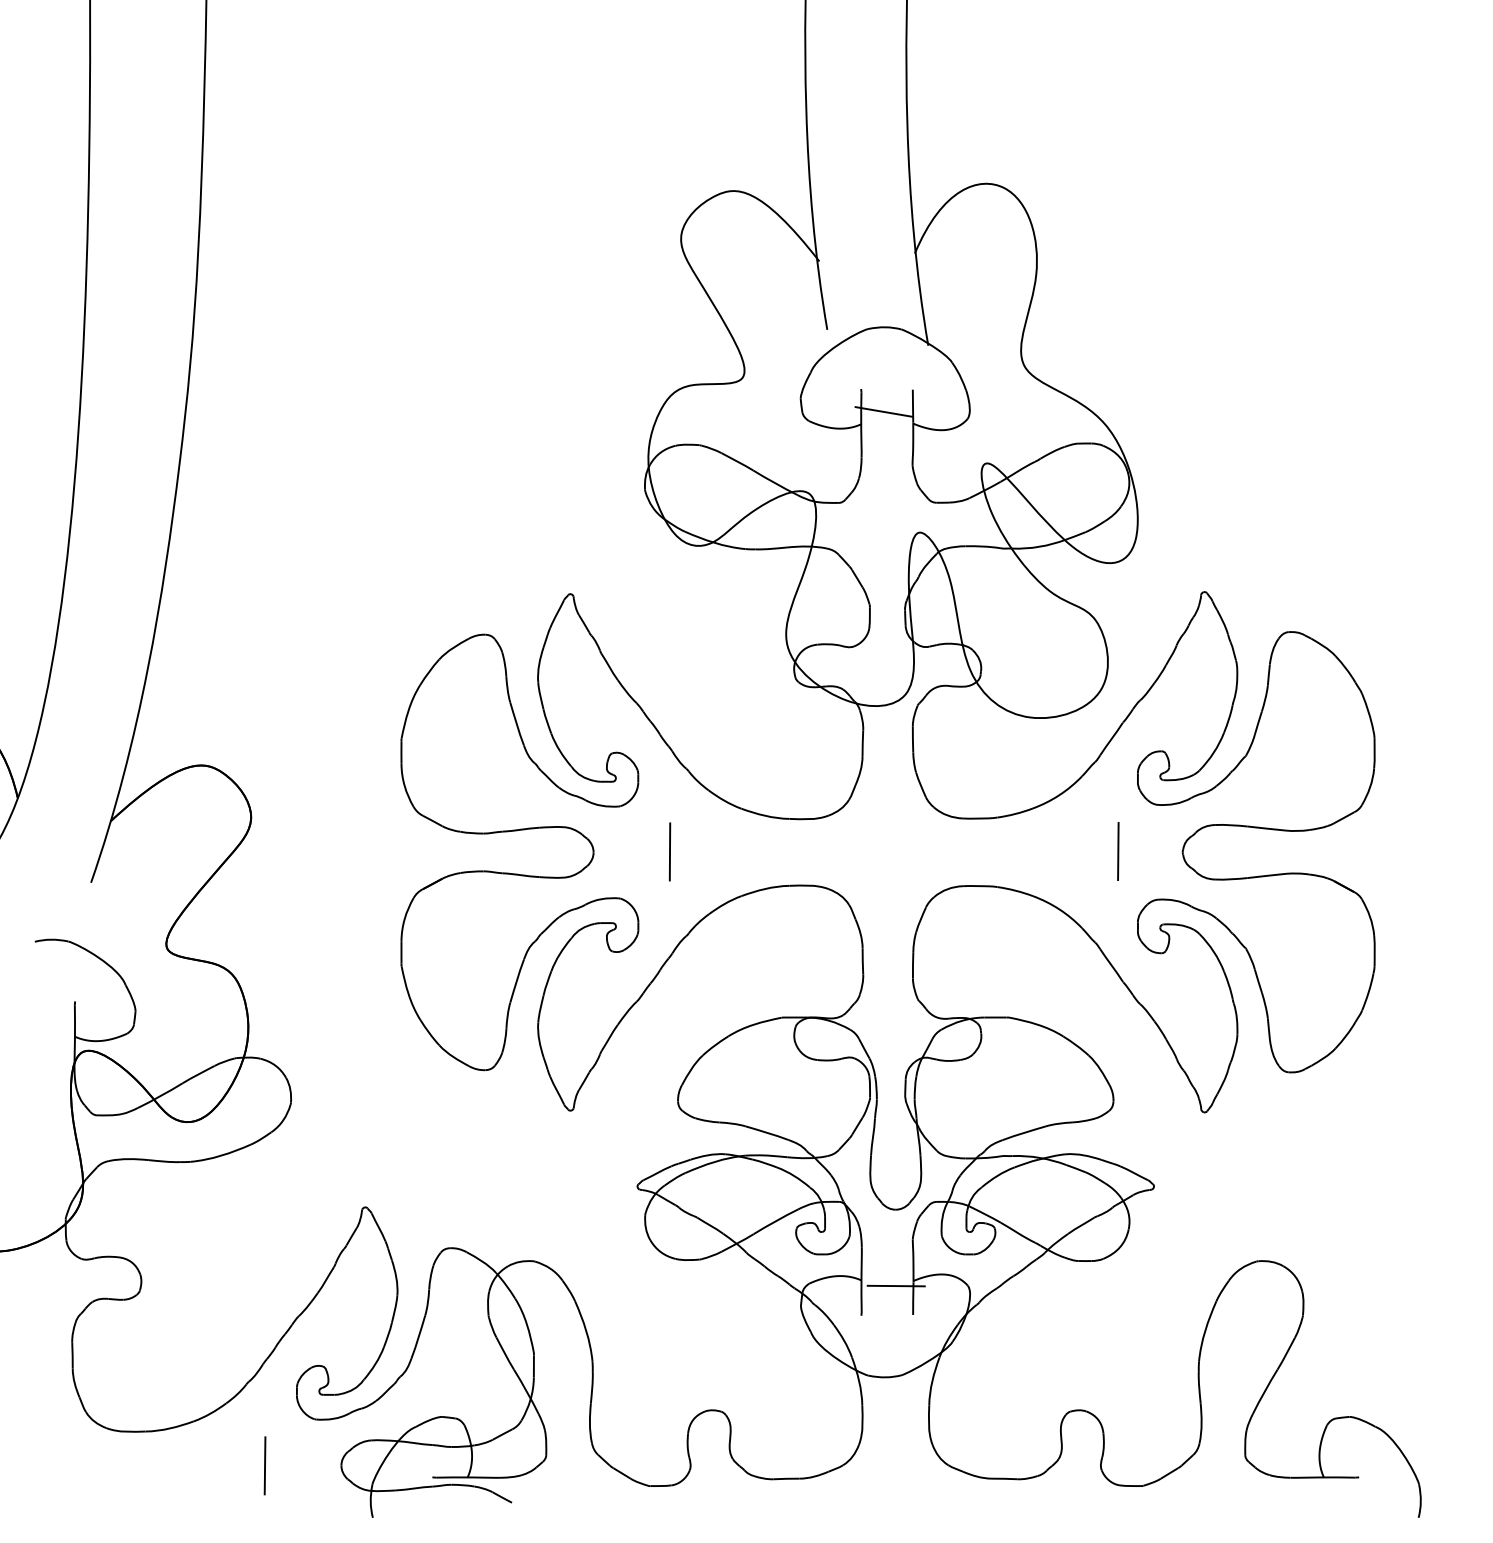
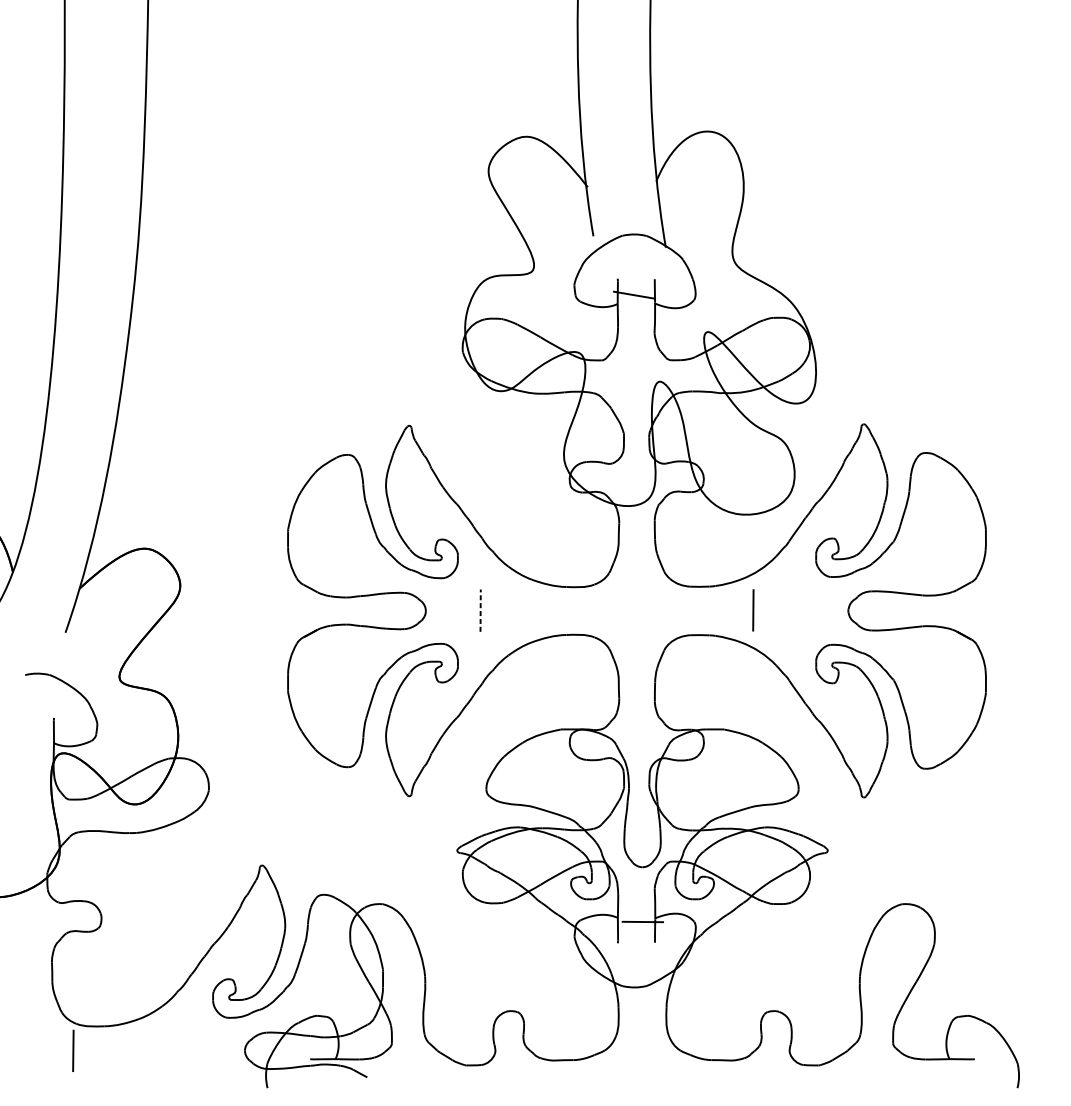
line: (670, 851) -> (481, 610), solid -> dashed
line: (1118, 851) -> (753, 610), moved
line: (264, 1465) -> (72, 1050), moved

